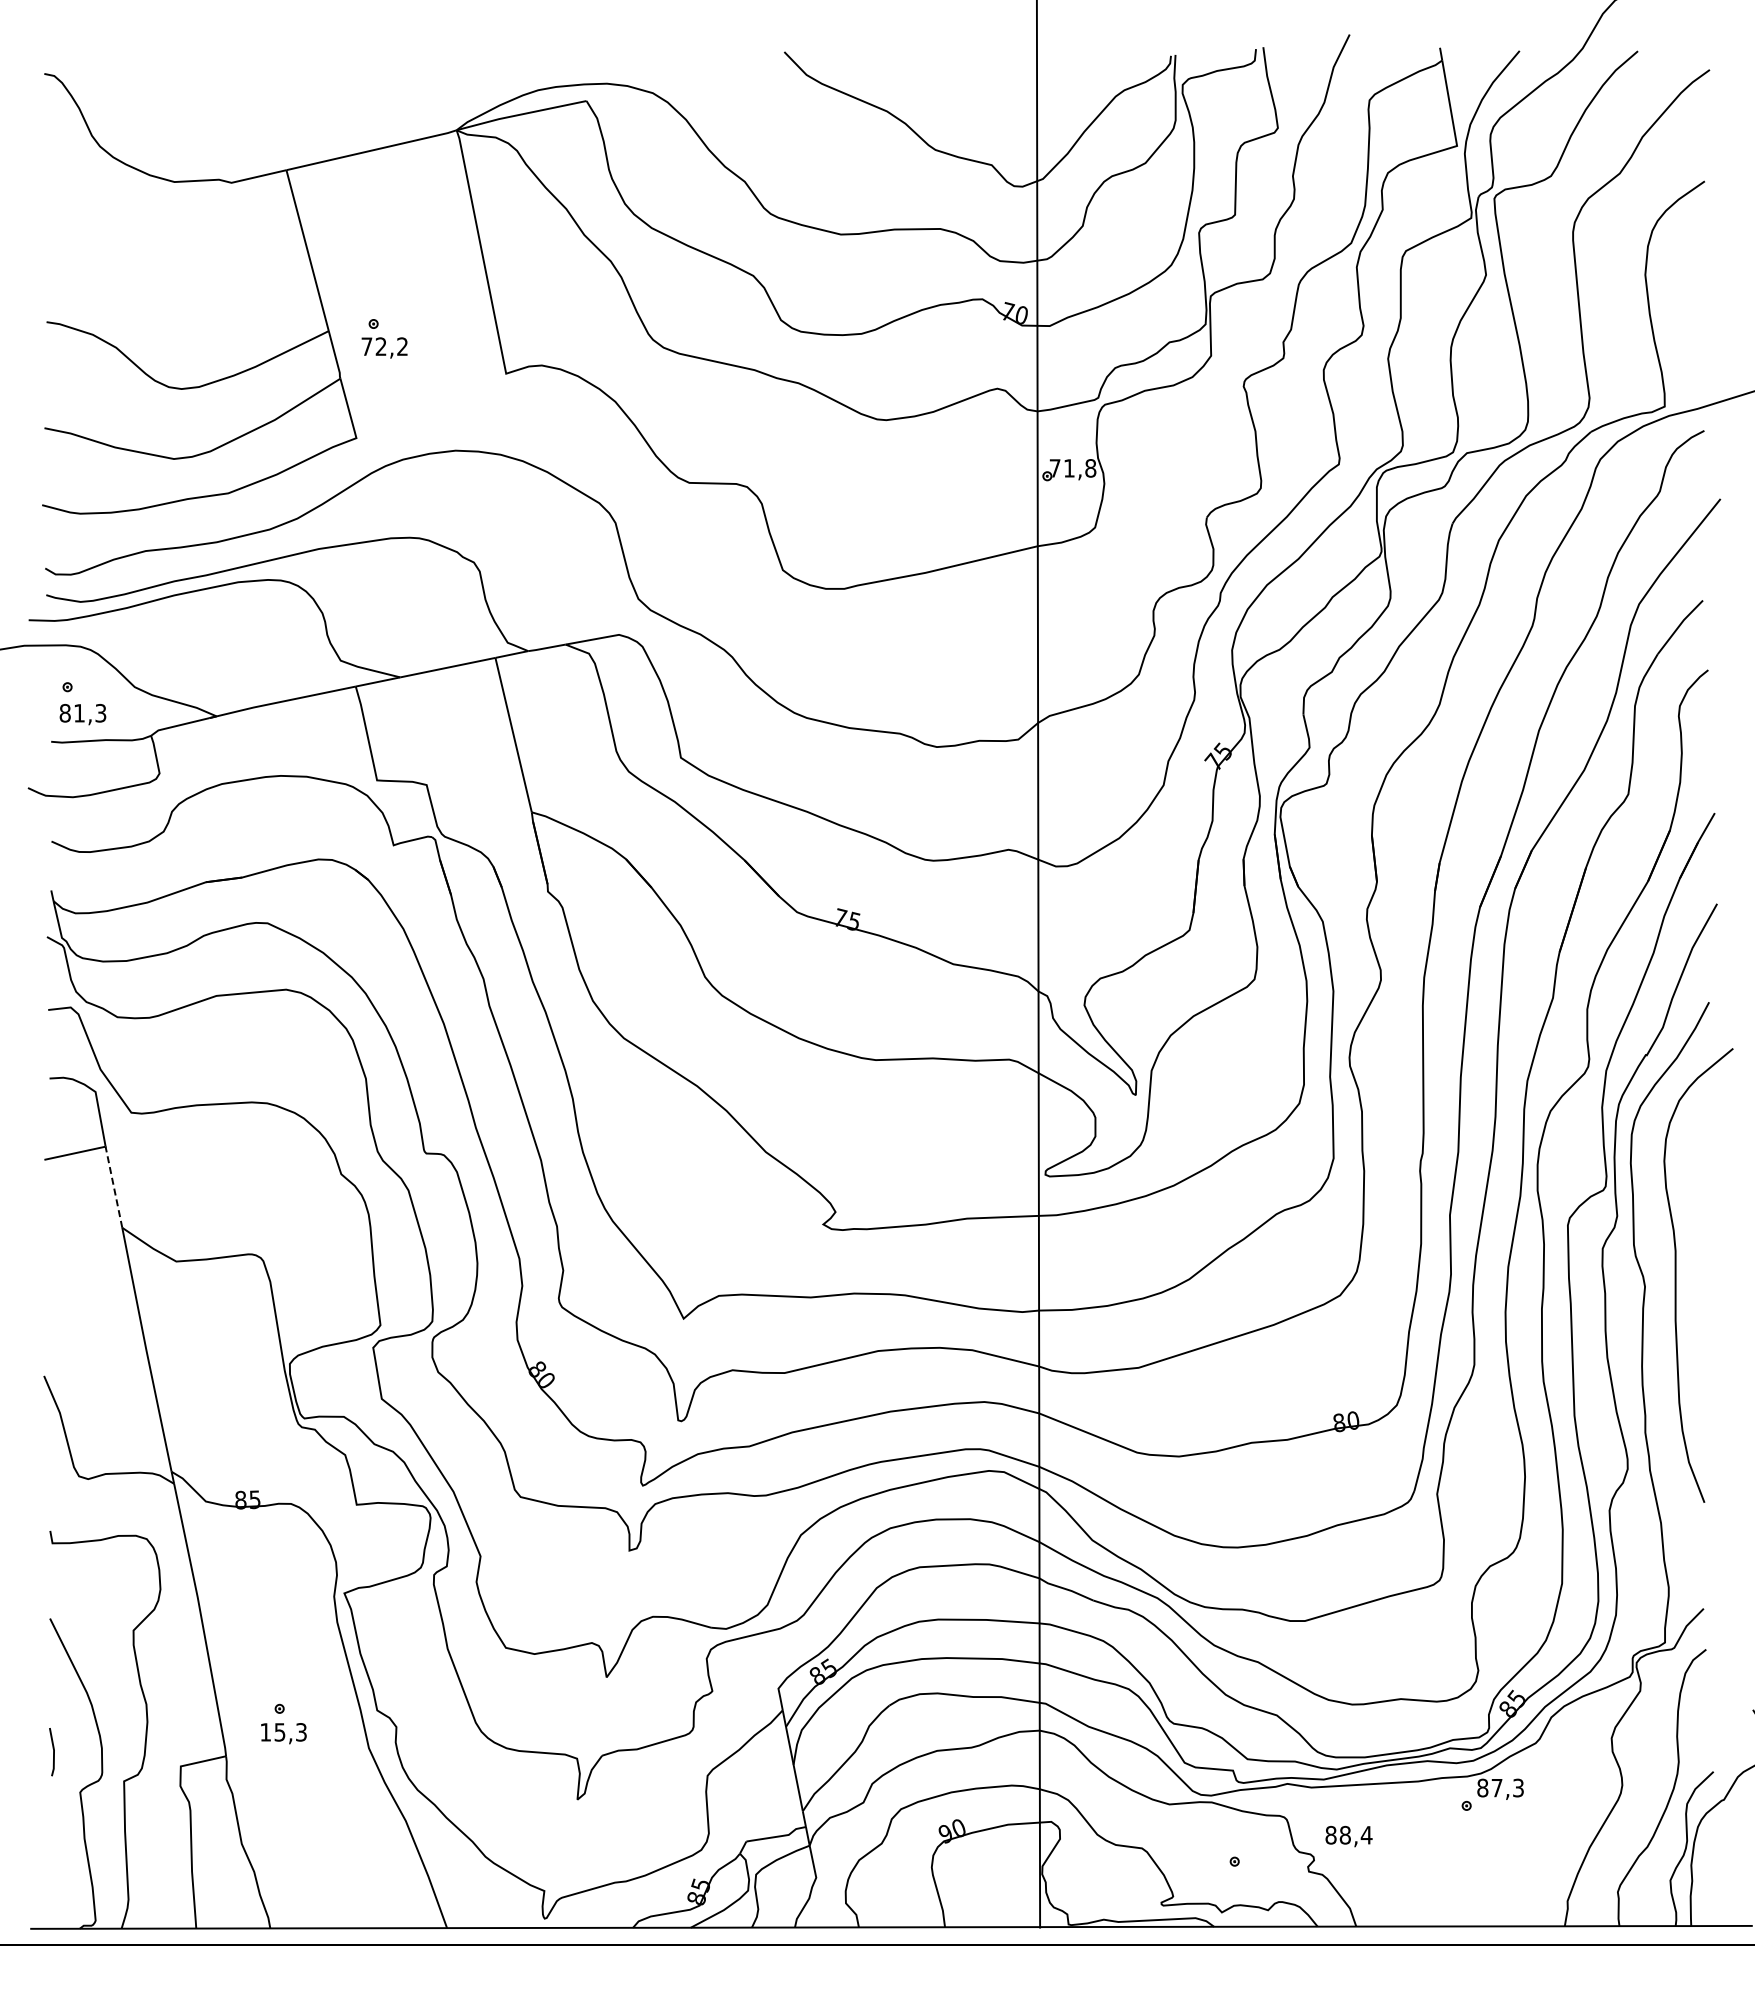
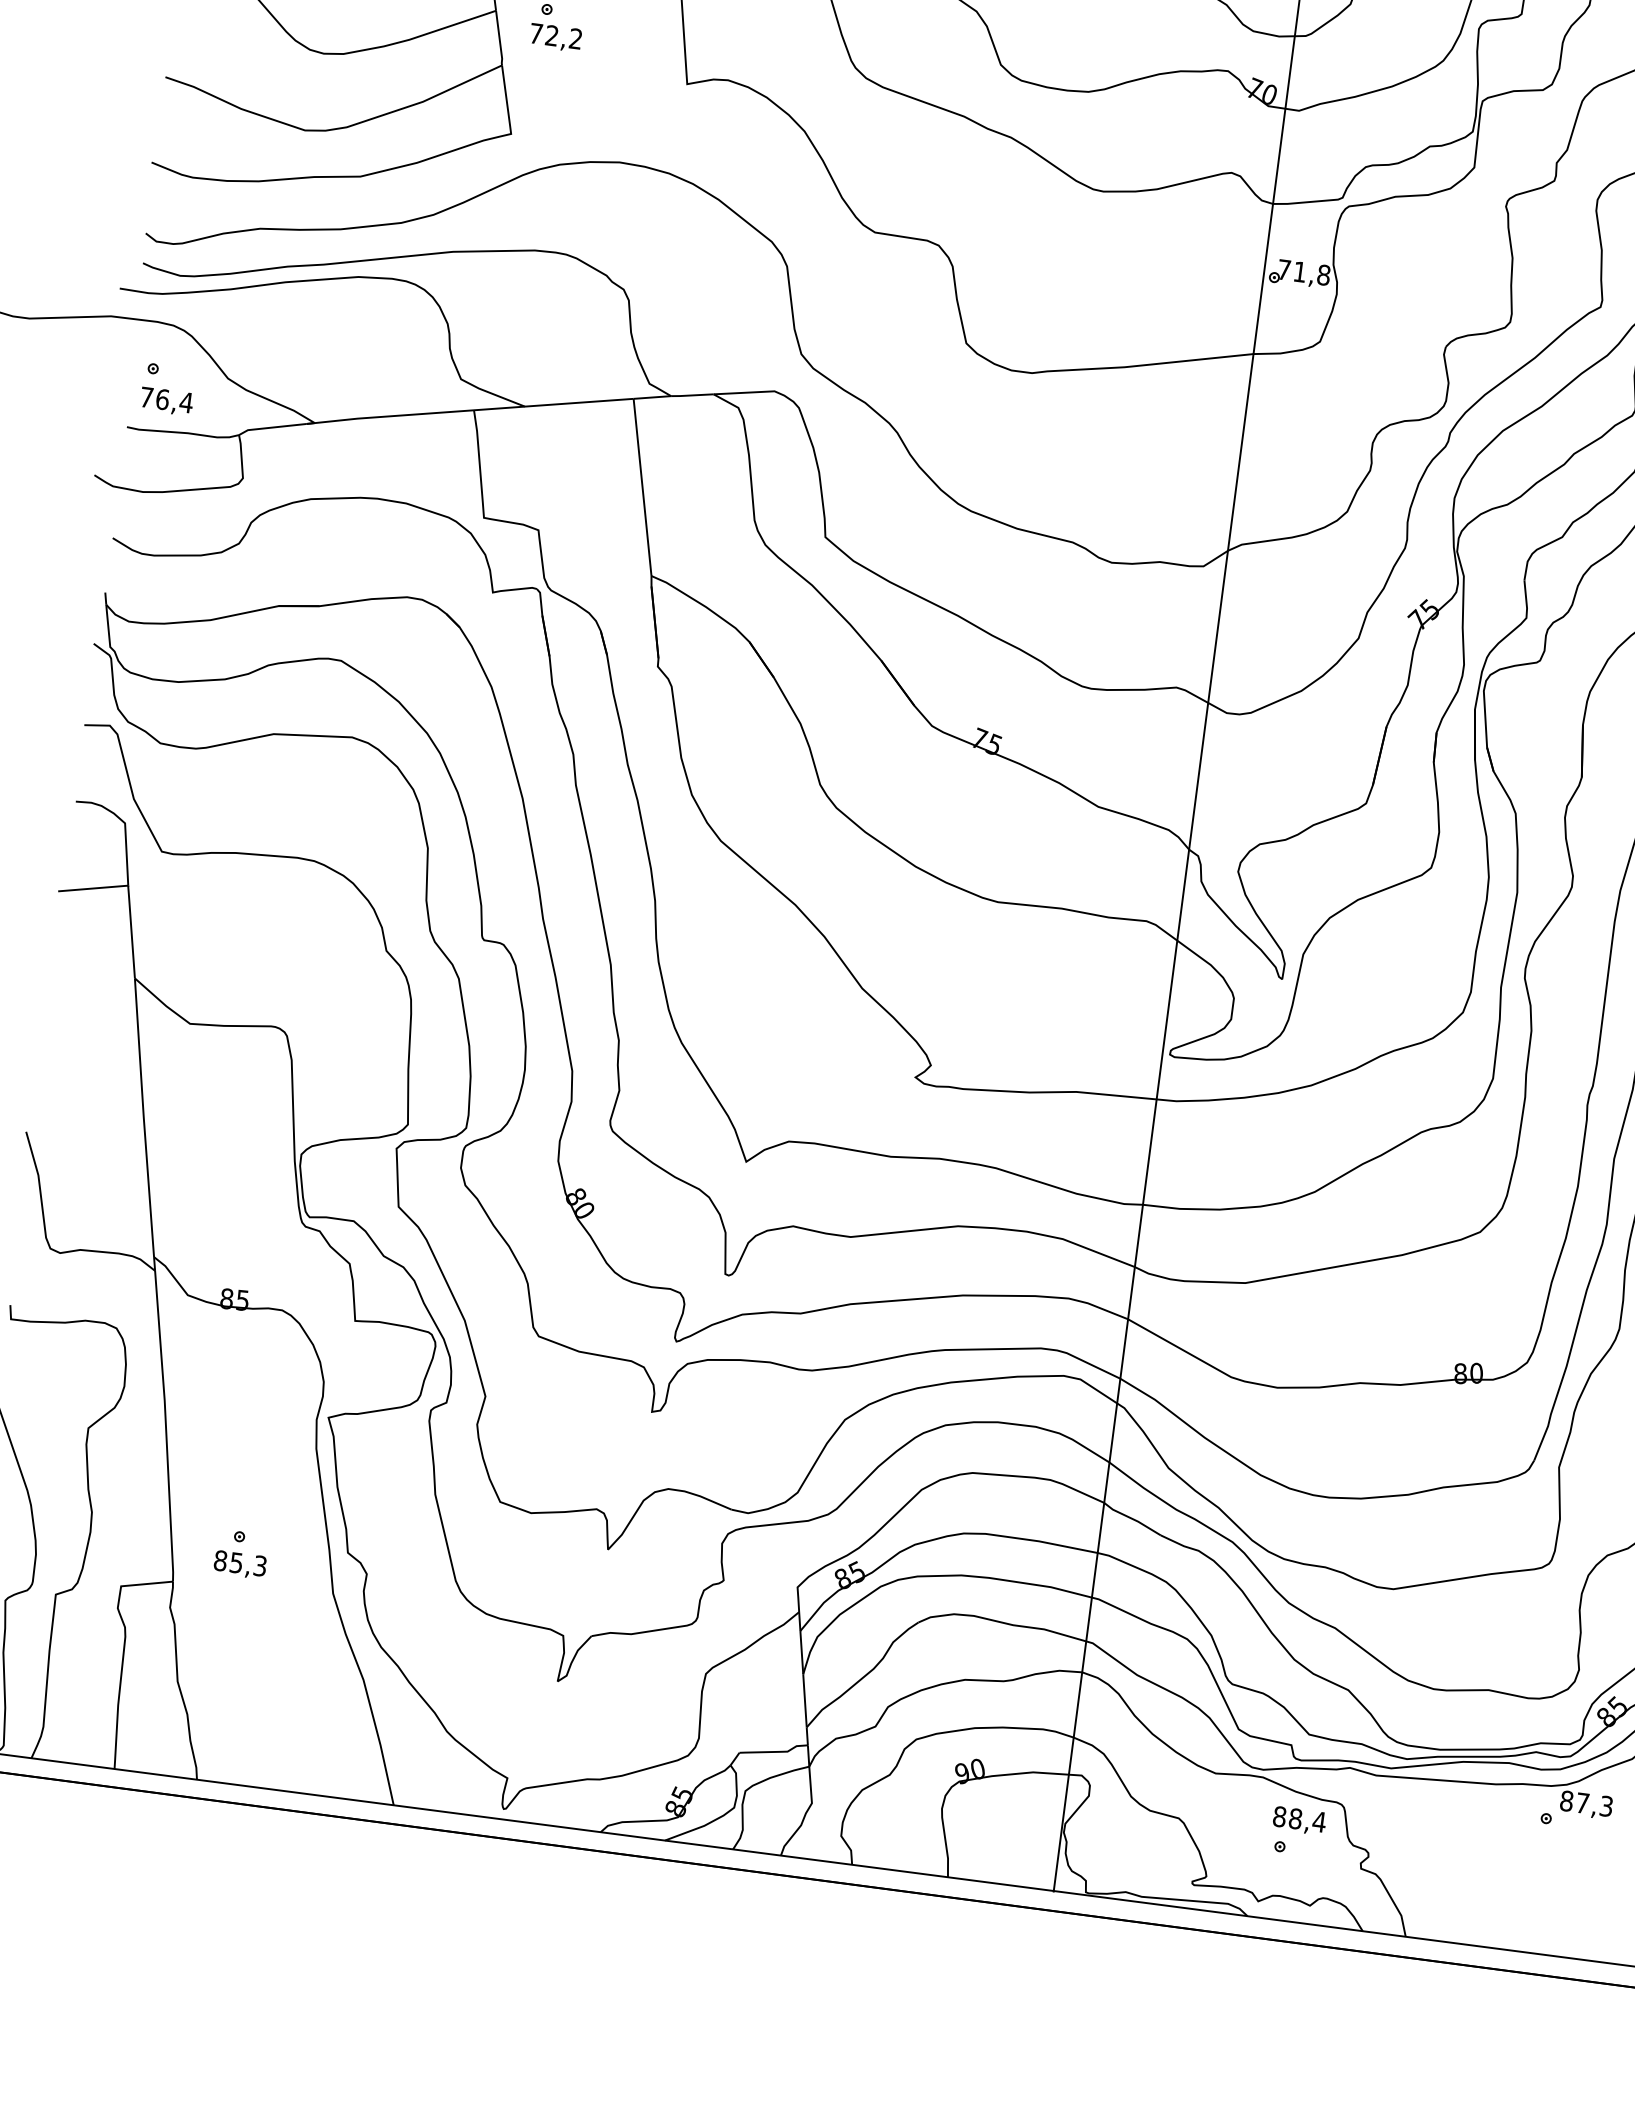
text: (82, 712) -> (166, 399), 81,3 -> 76,4
line: (113, 1185) -> (131, 930), dashed -> solid
text: (265, 1732) -> (220, 1560), 15,3 -> 85,3
text: (1348, 1836) -> (1298, 1820), moved

